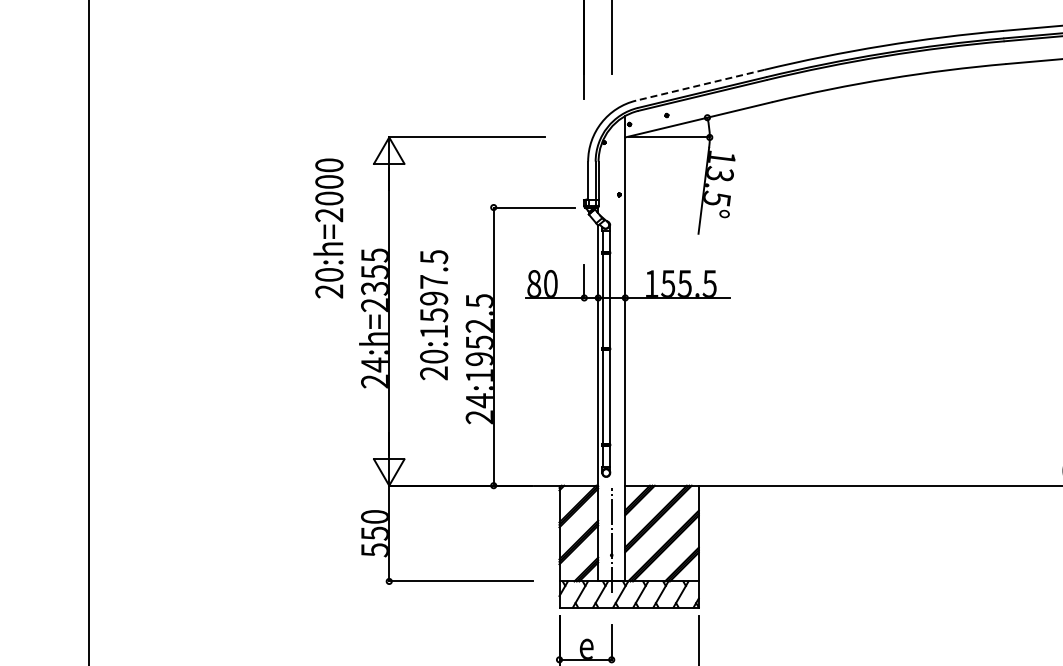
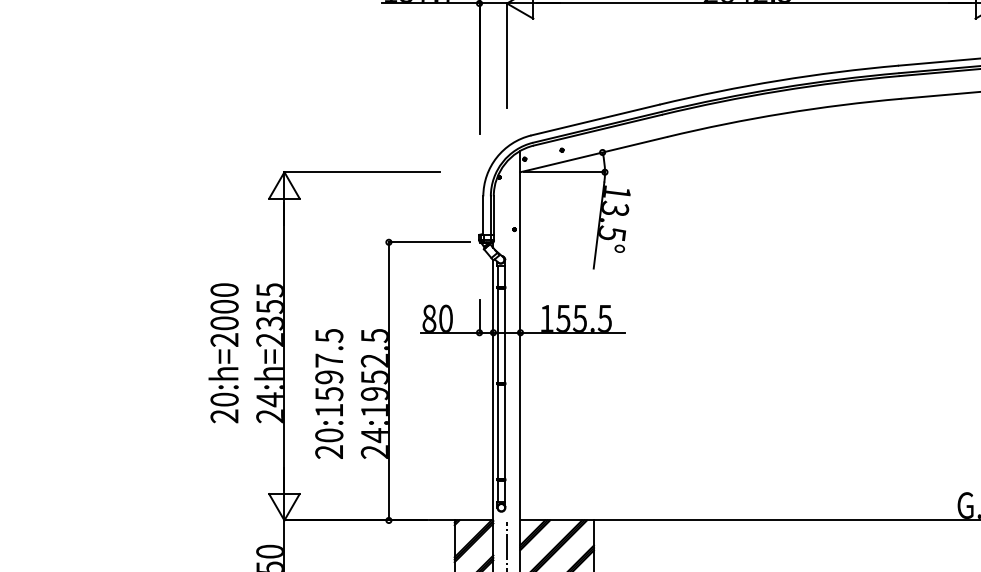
line: (700, 85) -> (595, 120), dashed -> solid
text: (328, 228) -> (223, 353), moved
text: (434, 315) -> (329, 394), moved

